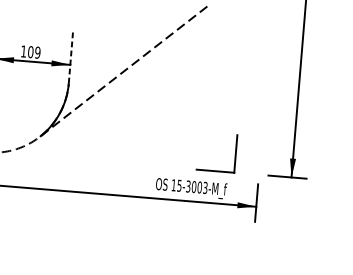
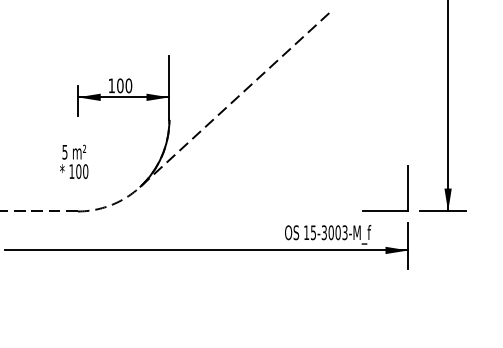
text: (37, 52) -> (128, 85), 109 -> 100
line: (71, 56) -> (169, 87), dashed -> solid
part: (235, 153) -> (407, 188), moved

